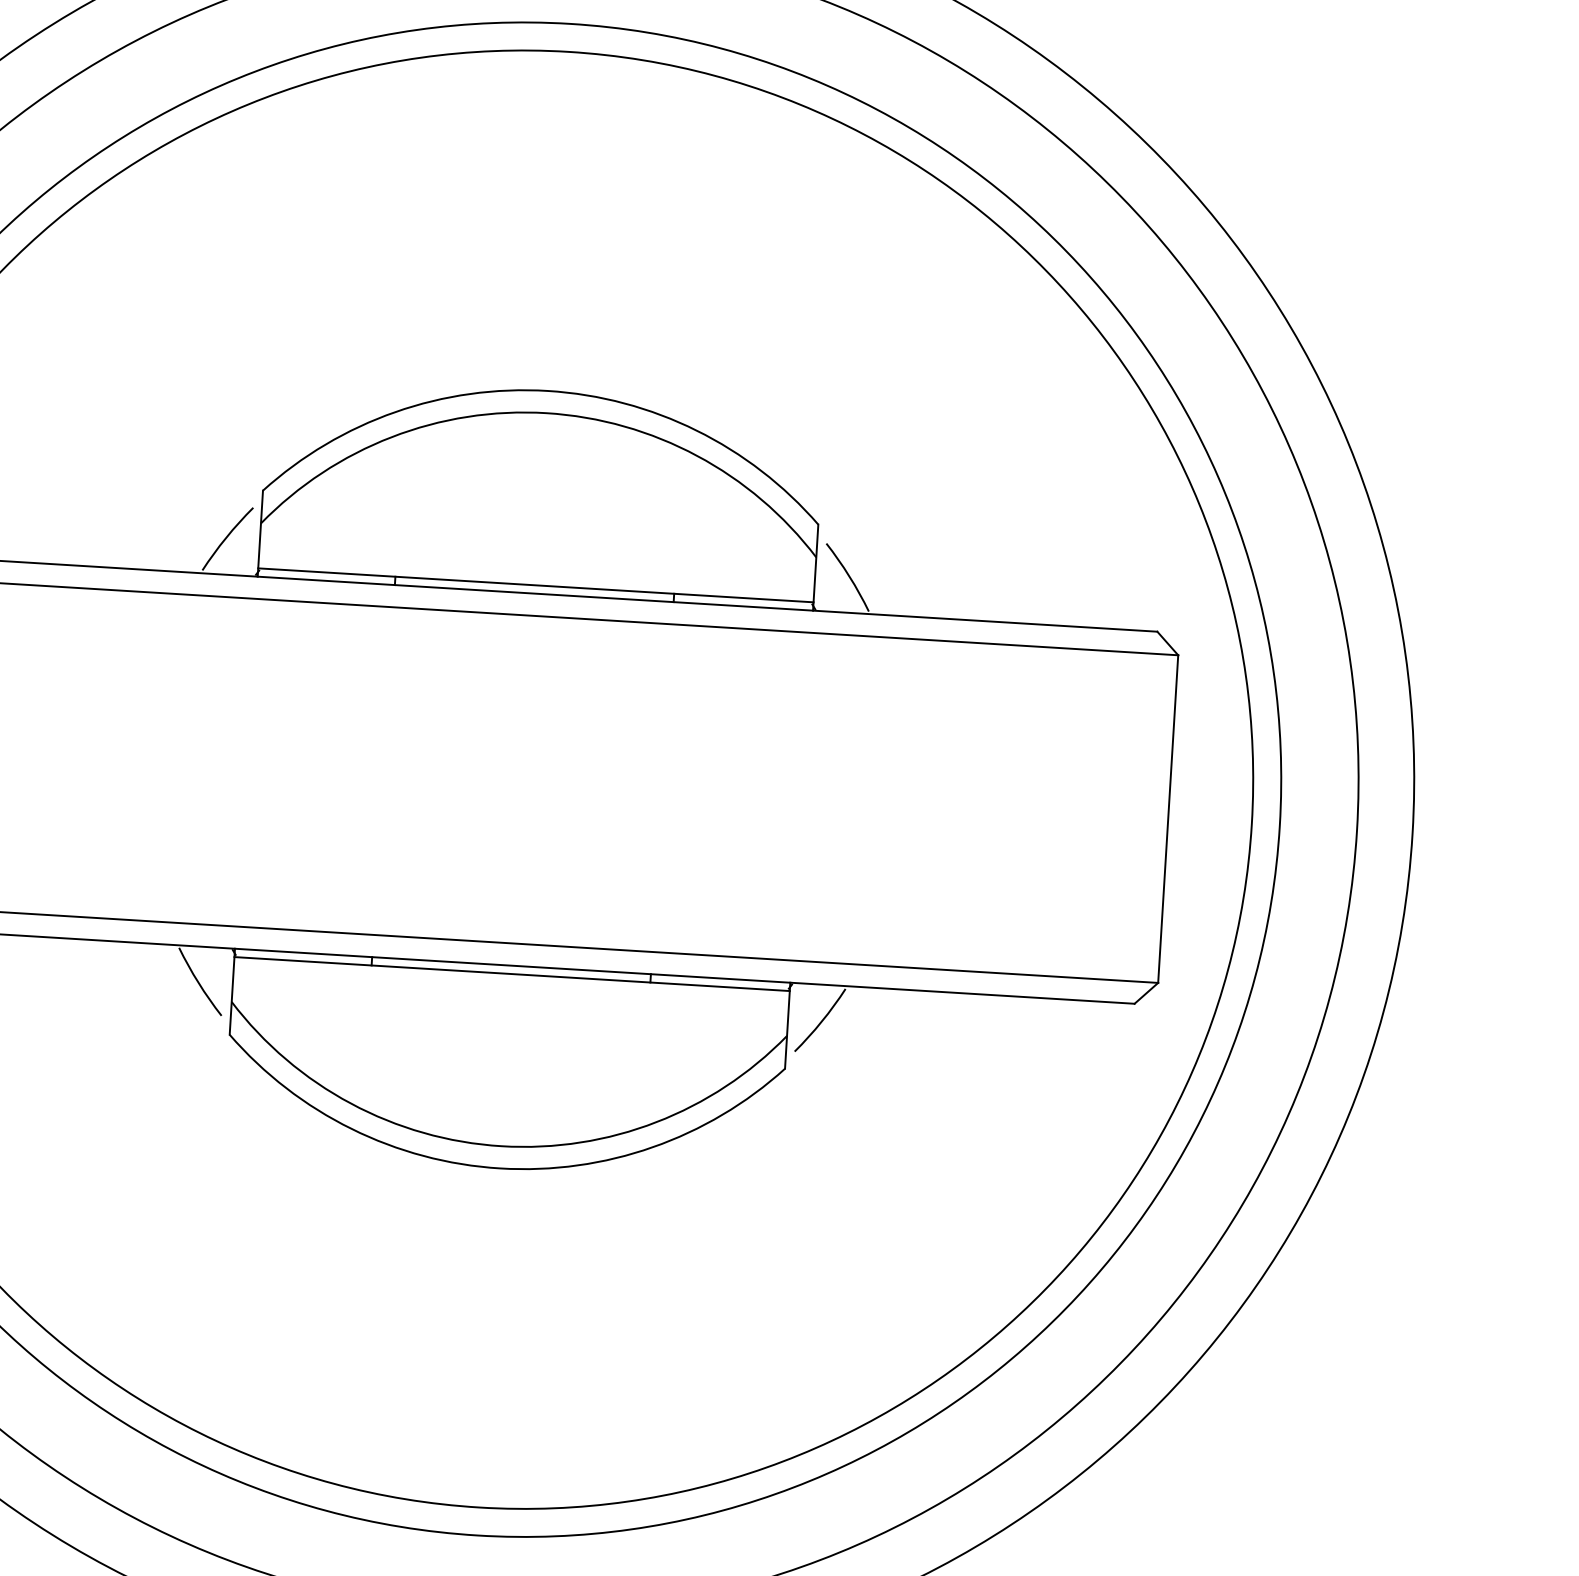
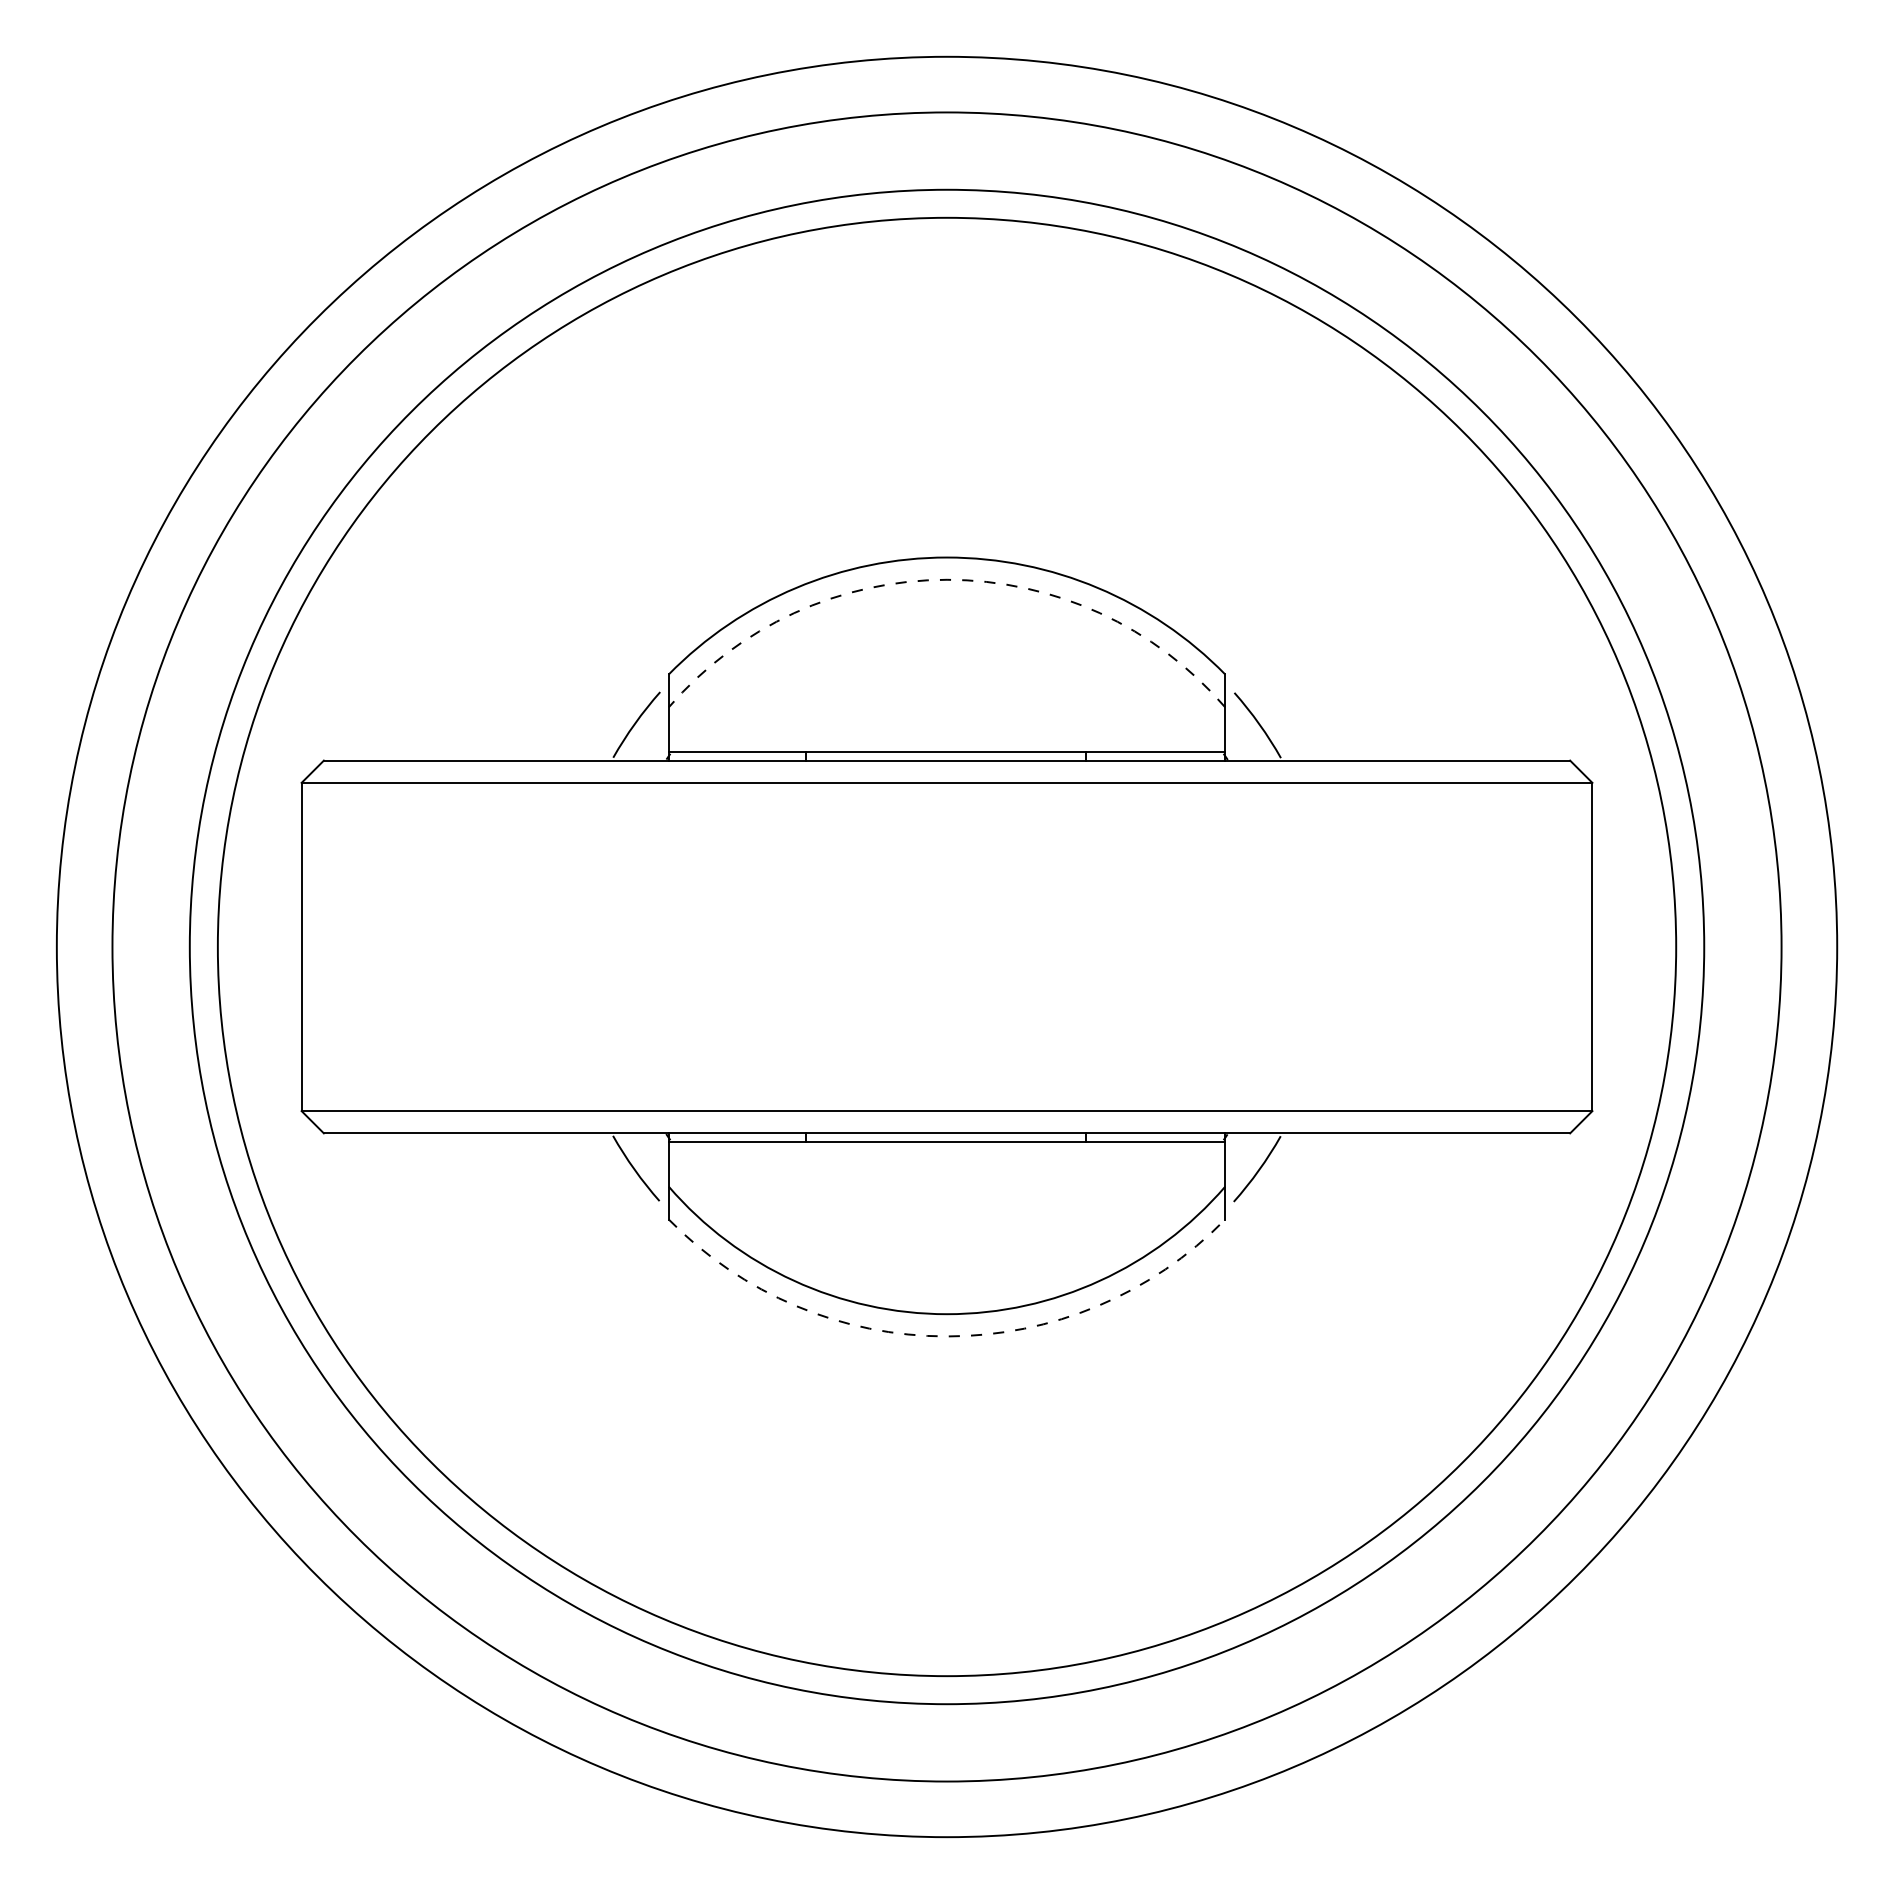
arc: (546, 412) -> (947, 579), solid -> dashed
arc: (500, 1168) -> (947, 1336), solid -> dashed

